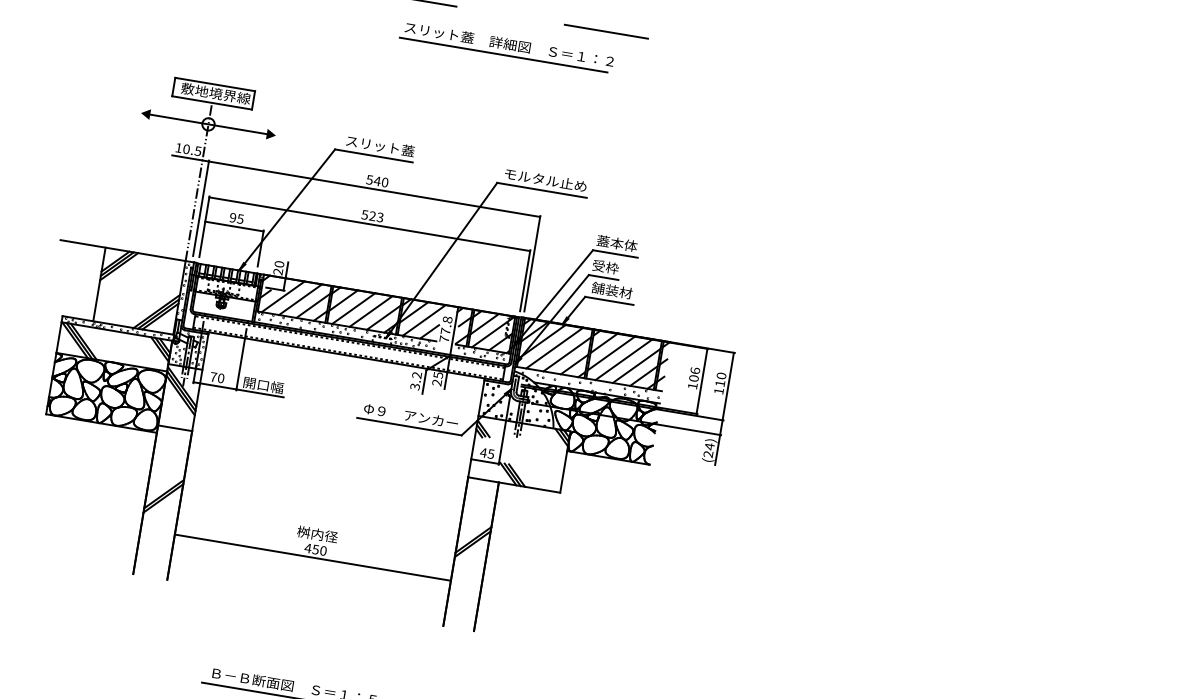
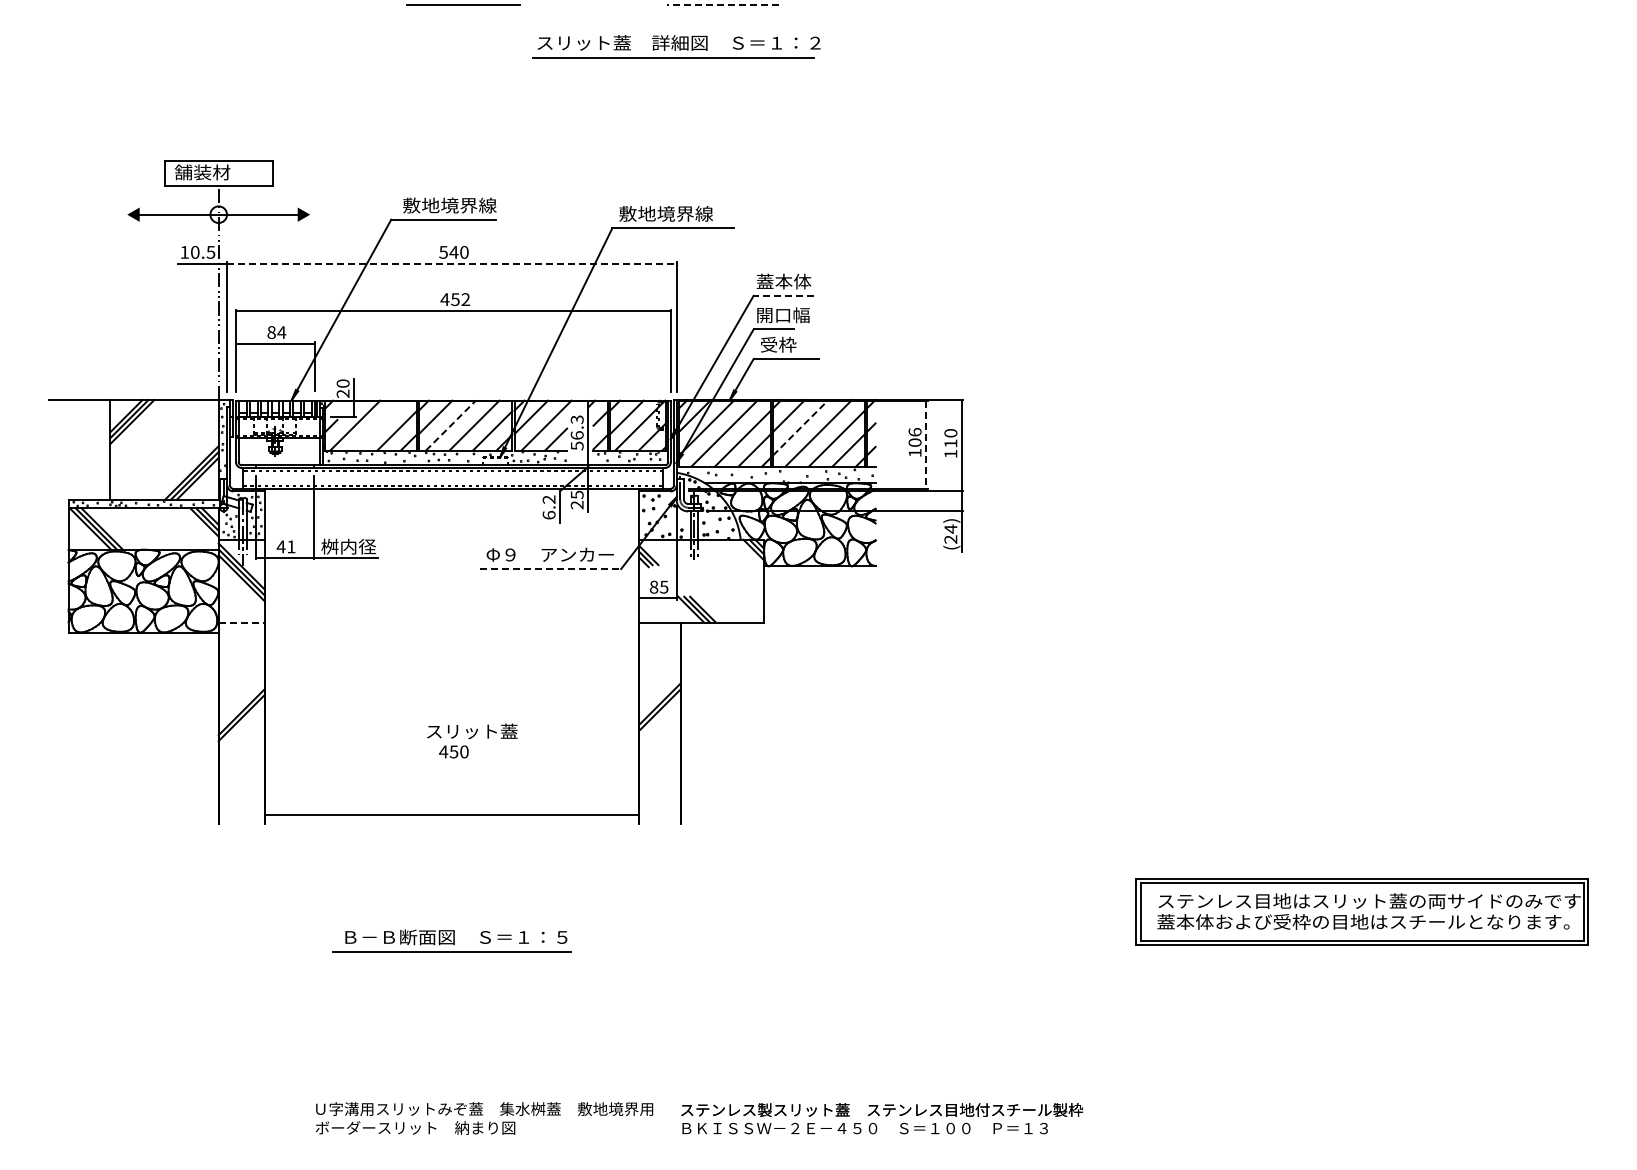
line: (606, 31) -> (722, 4), solid -> dashed
part: (507, 46) -> (676, 46), moved
text: (215, 93) -> (221, 172), 敷地境界線 -> 舗装材
text: (379, 146) -> (449, 205), スリット蓋 -> 敷地境界線
text: (545, 179) -> (675, 213), モルタル止め -> 敷地境界線
line: (374, 189) -> (452, 263), solid -> dashed
text: (372, 216) -> (455, 299), 523 -> 452
text: (236, 218) -> (276, 332), 95 -> 84
line: (615, 253) -> (783, 295), solid -> dashed
text: (612, 268) -> (783, 315), 受枠 -> 開口幅
text: (612, 290) -> (787, 344), 舗装材 -> 受枠
line: (300, 299) -> (378, 425), removed
line: (354, 308) -> (451, 425), solid -> dashed
text: (445, 329) -> (576, 432), 77.8 -> 56.3
line: (612, 353) -> (801, 427), solid -> dashed
text: (216, 377) -> (285, 546), 70 -> 41
line: (702, 381) -> (926, 445), solid -> dashed
text: (263, 385) -> (348, 546), 開口幅 -> 桝内径
text: (414, 386) -> (548, 514), 3.2 -> 6.2
line: (409, 427) -> (550, 569), solid -> dashed
line: (175, 428) -> (242, 622), solid -> dashed
text: (483, 452) -> (653, 586), 45 -> 85
text: (331, 536) -> (471, 731), 桝内径 -> スリット蓋
line: (312, 557) -> (451, 815), moved

